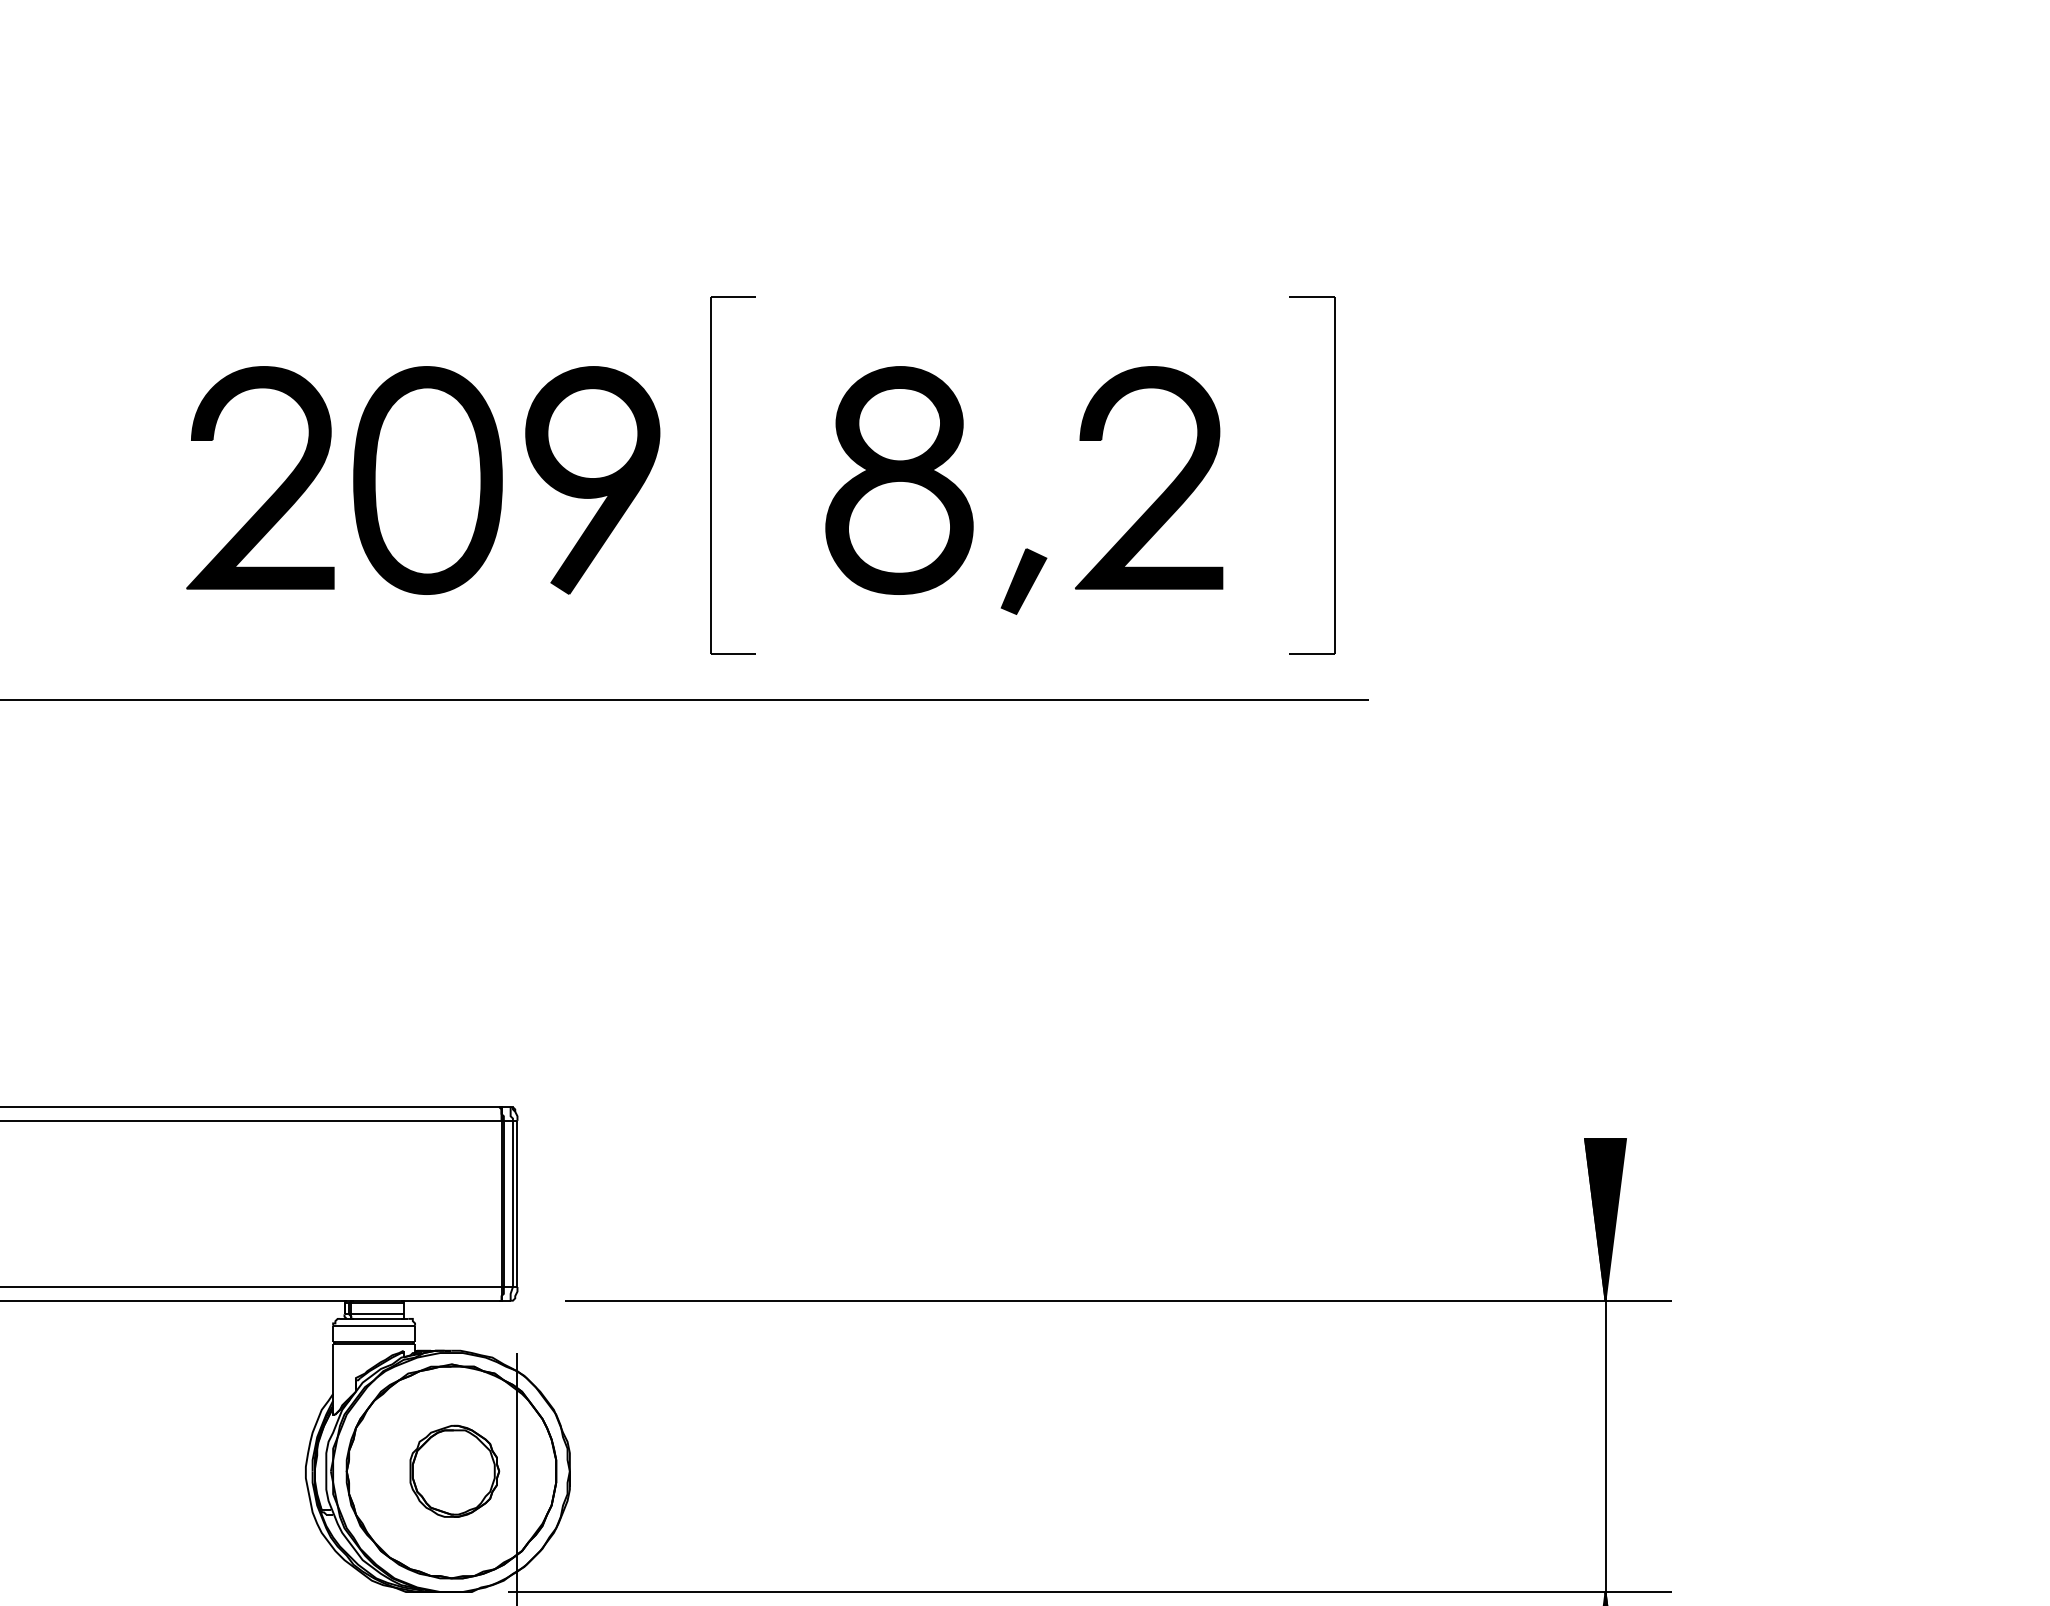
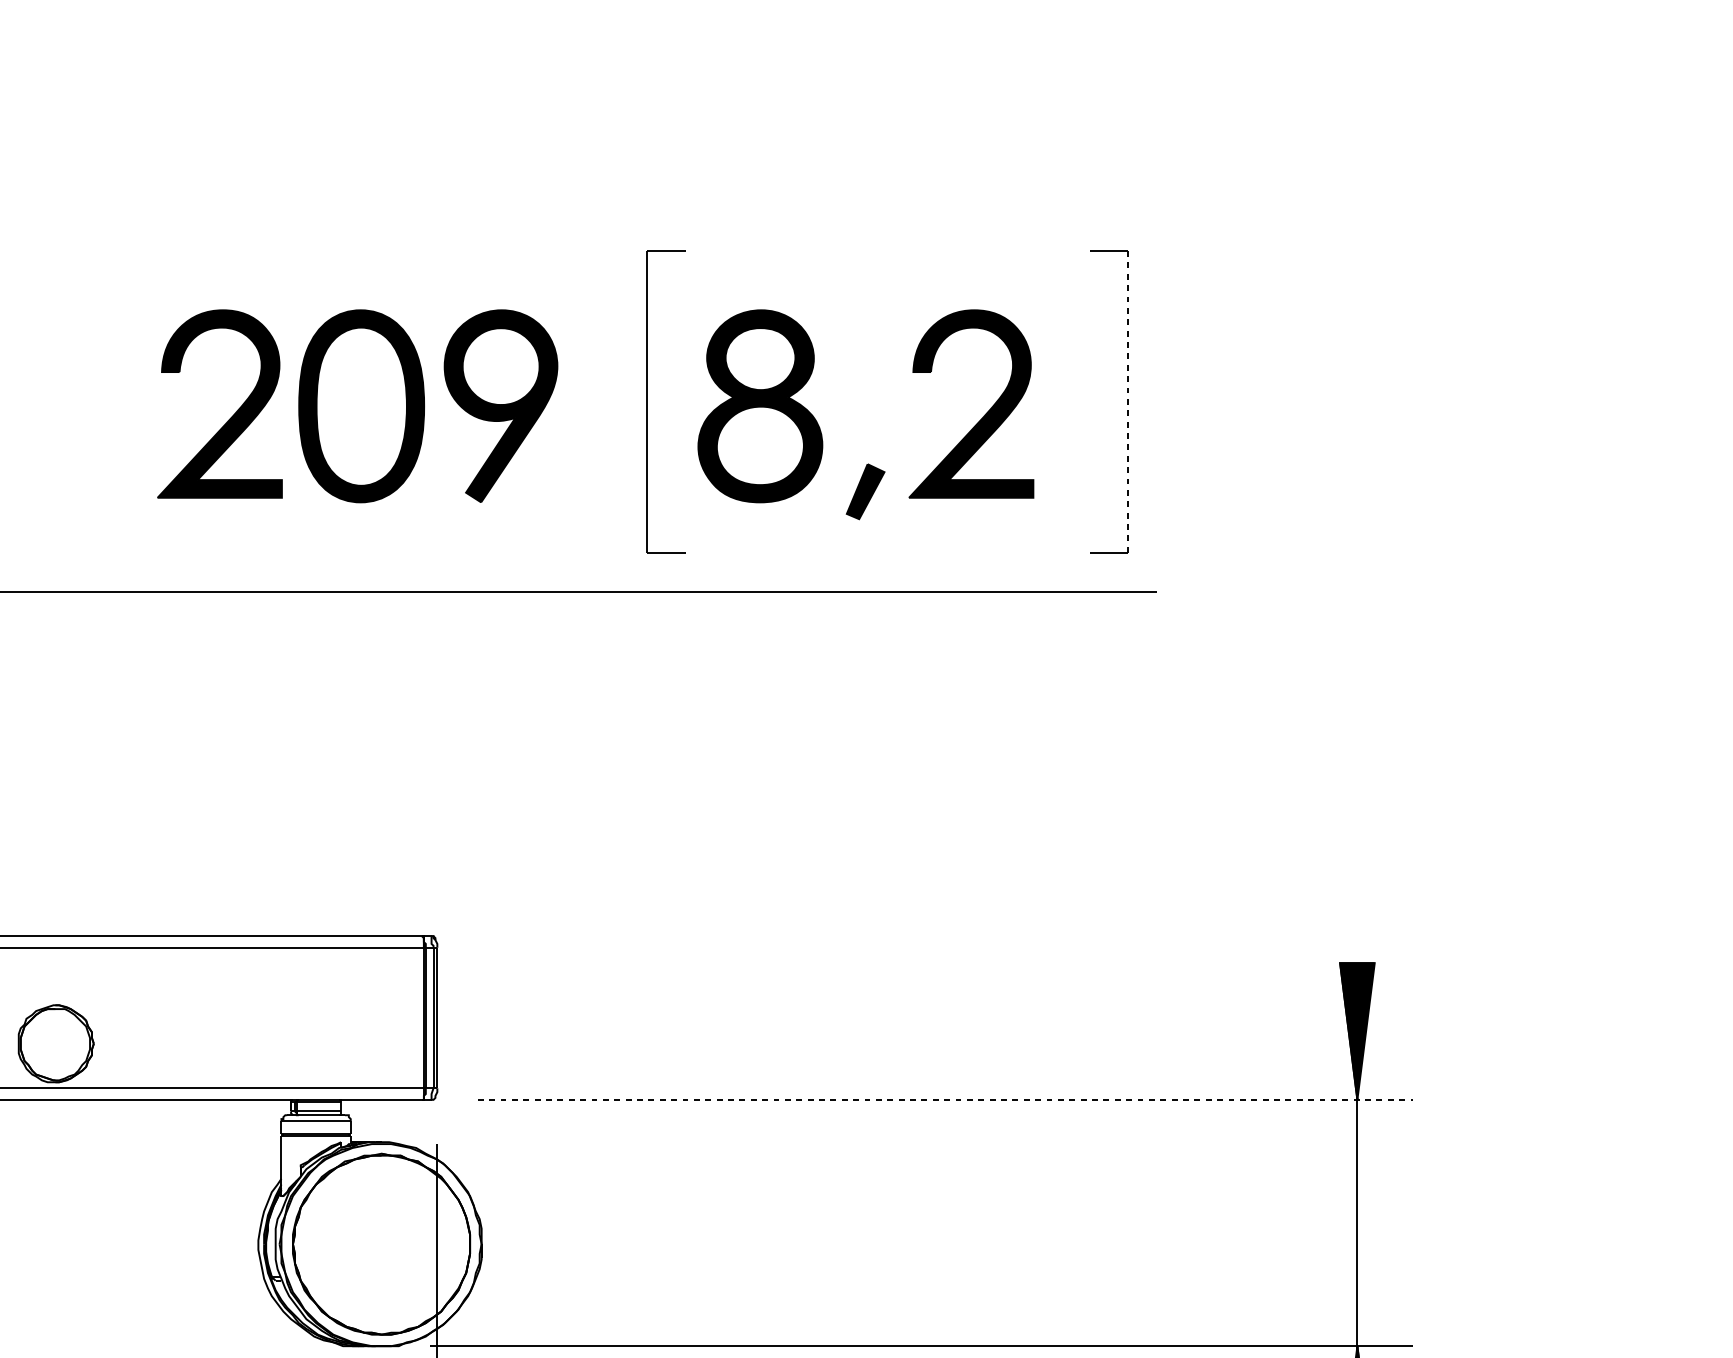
part: (711, 475) -> (647, 402), moved
line: (1334, 475) -> (1128, 402), solid -> dashed
line: (1118, 1300) -> (945, 1099), solid -> dashed
part: (454, 1470) -> (55, 1043), moved

